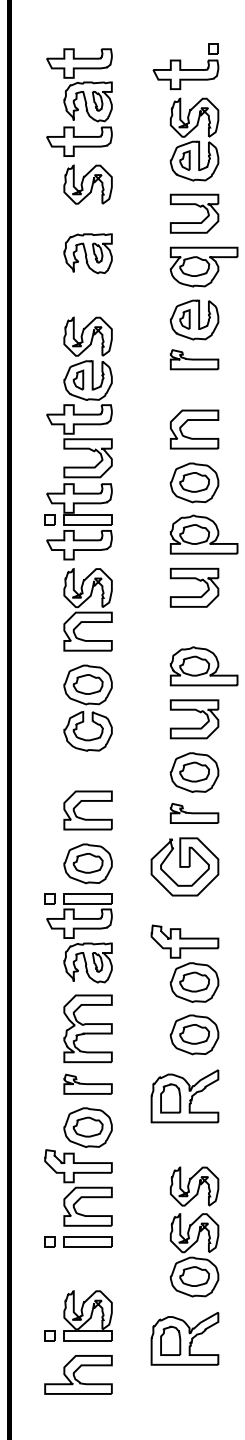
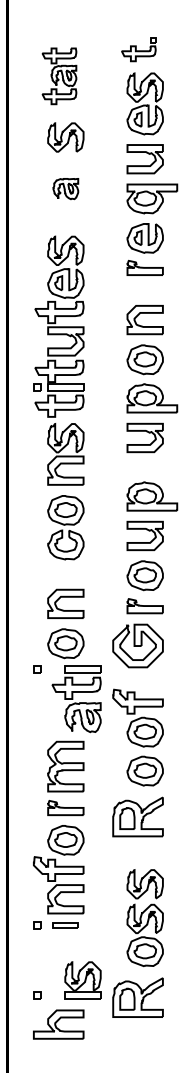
part: (185, 66) -> (138, 49), size x0.7
part: (79, 102) -> (59, 76), size x0.7
part: (87, 253) -> (65, 188), size x0.7
part: (79, 938) -> (76, 699), moved
part: (87, 1241) -> (65, 925), size x0.7
part: (87, 1315) -> (82, 980), moved

